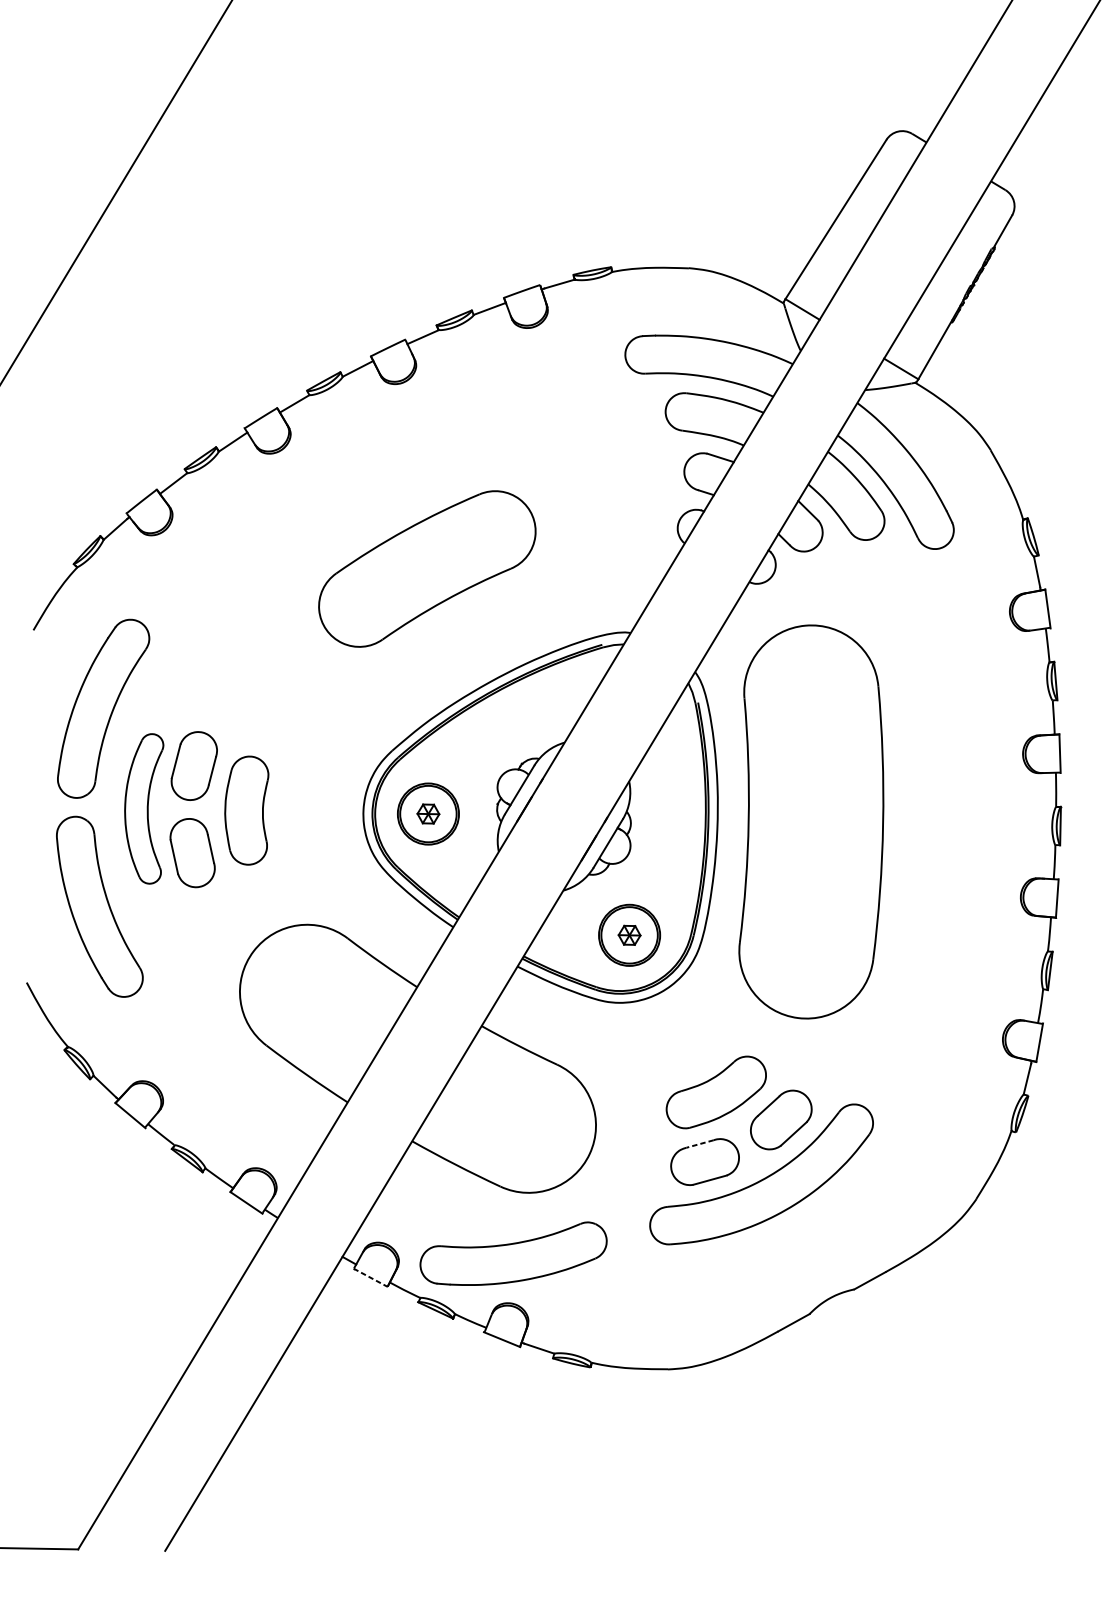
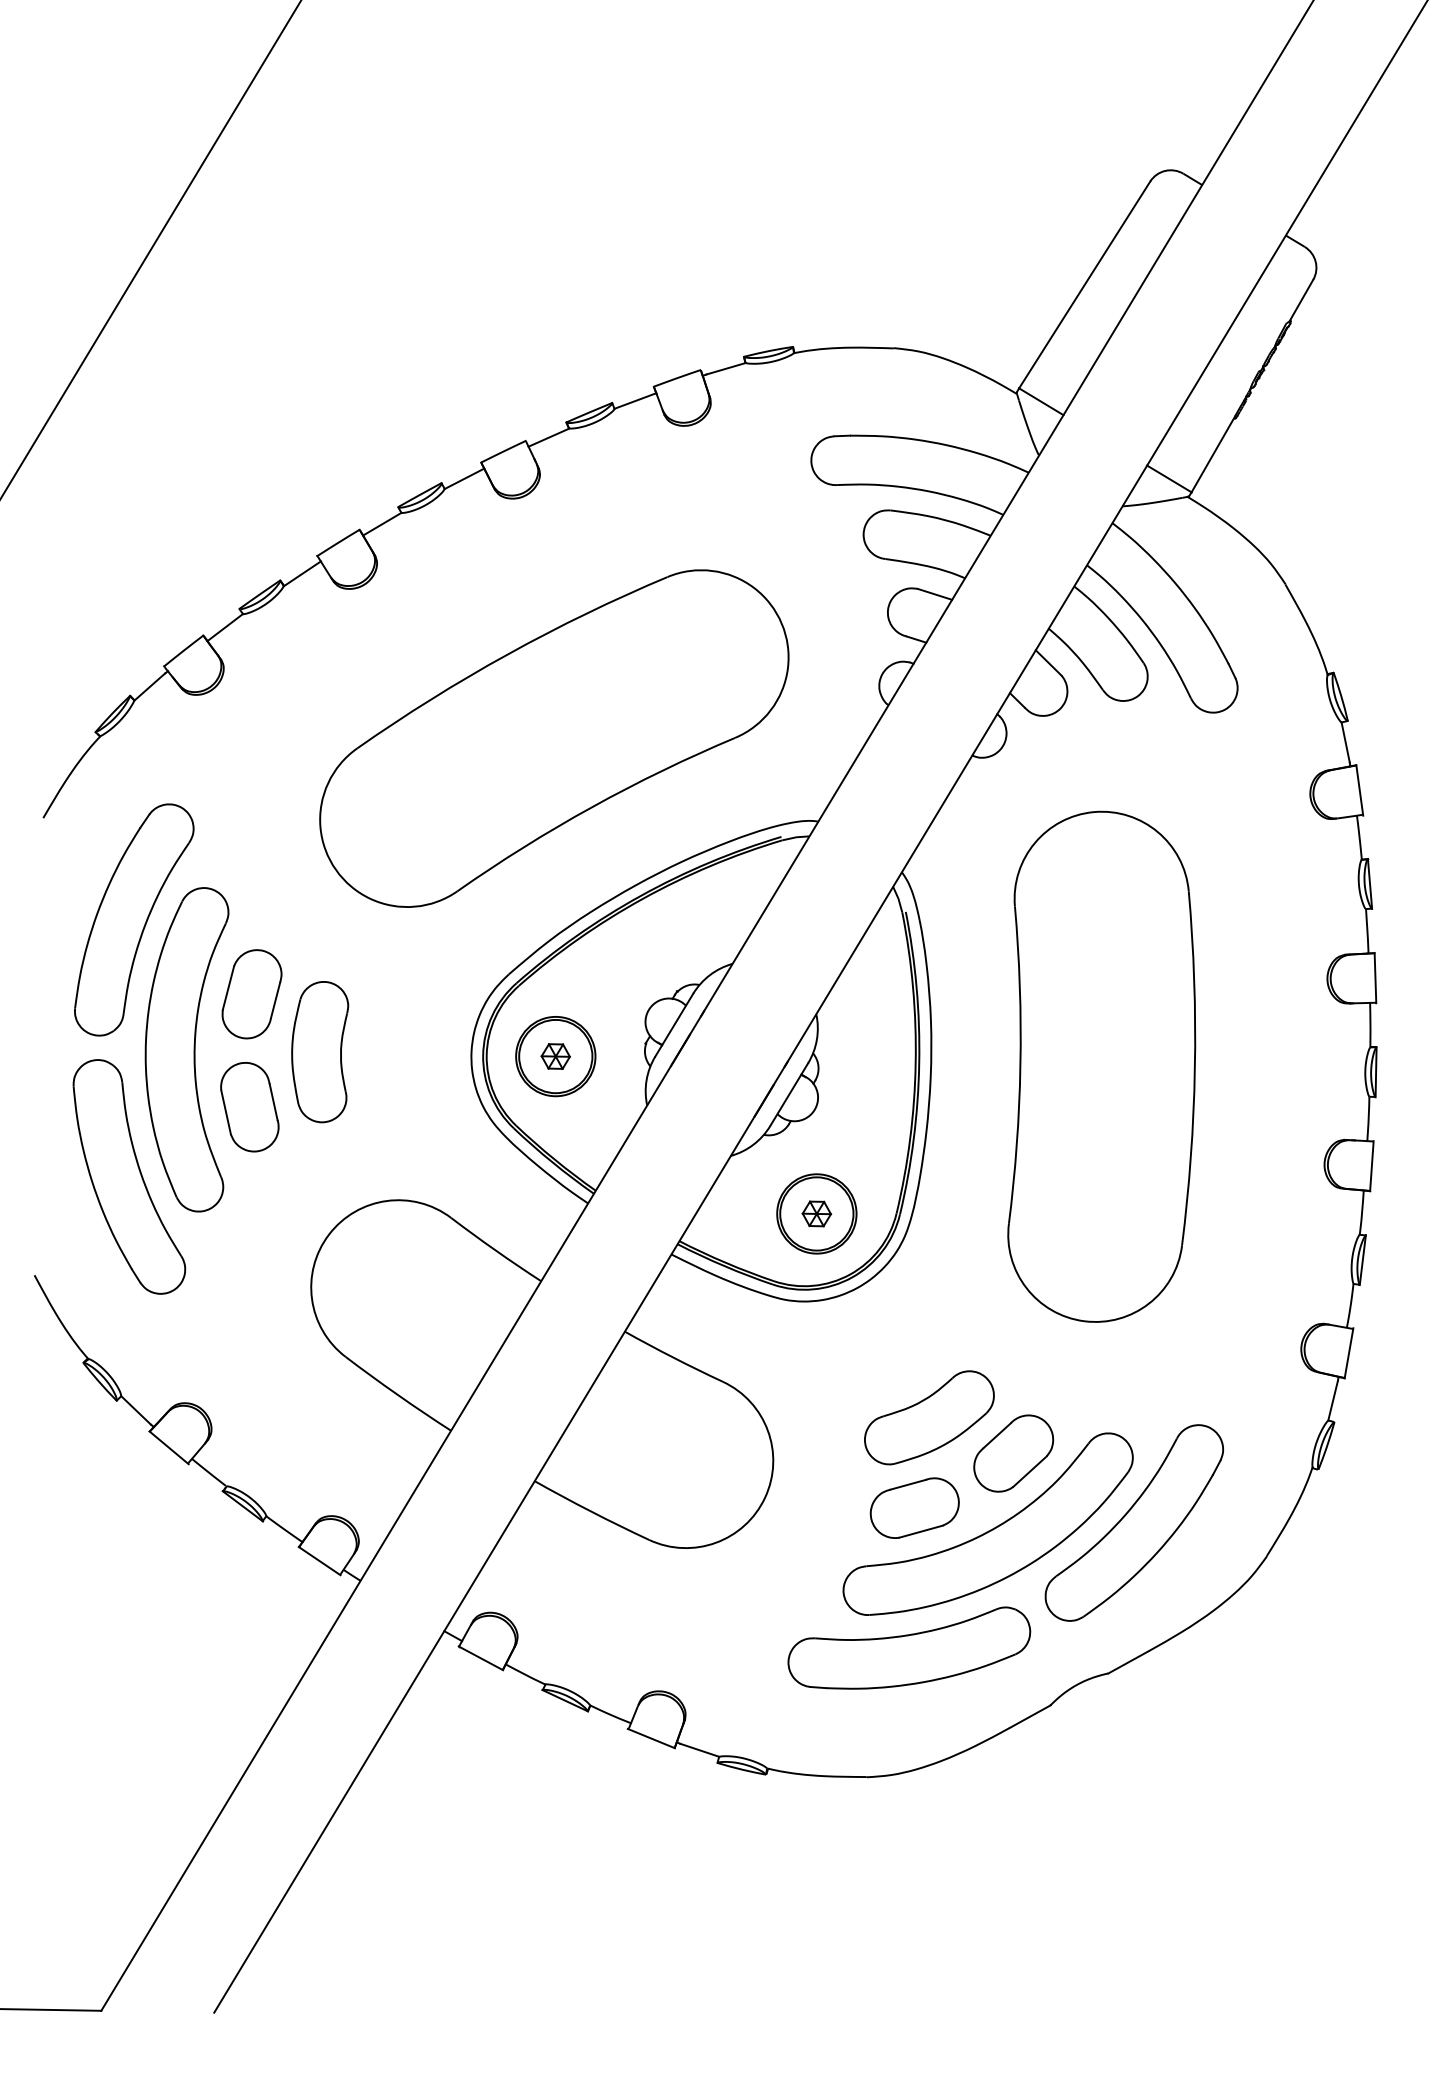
part: (427, 568) -> (554, 738), size x1.67
part: (143, 808) -> (186, 1049), size x1.67
part: (811, 821) -> (1101, 1066), moved
line: (699, 1143) -> (907, 1484), dashed -> solid
part: (873, 1173) -> (1133, 1522), added
part: (513, 1253) -> (909, 1647), moved
line: (371, 1277) -> (481, 1658), dashed -> solid

